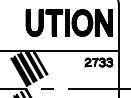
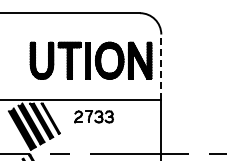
line: (118, 27) -> (161, 67), solid -> dashed
part: (98, 62) -> (93, 116), moved

